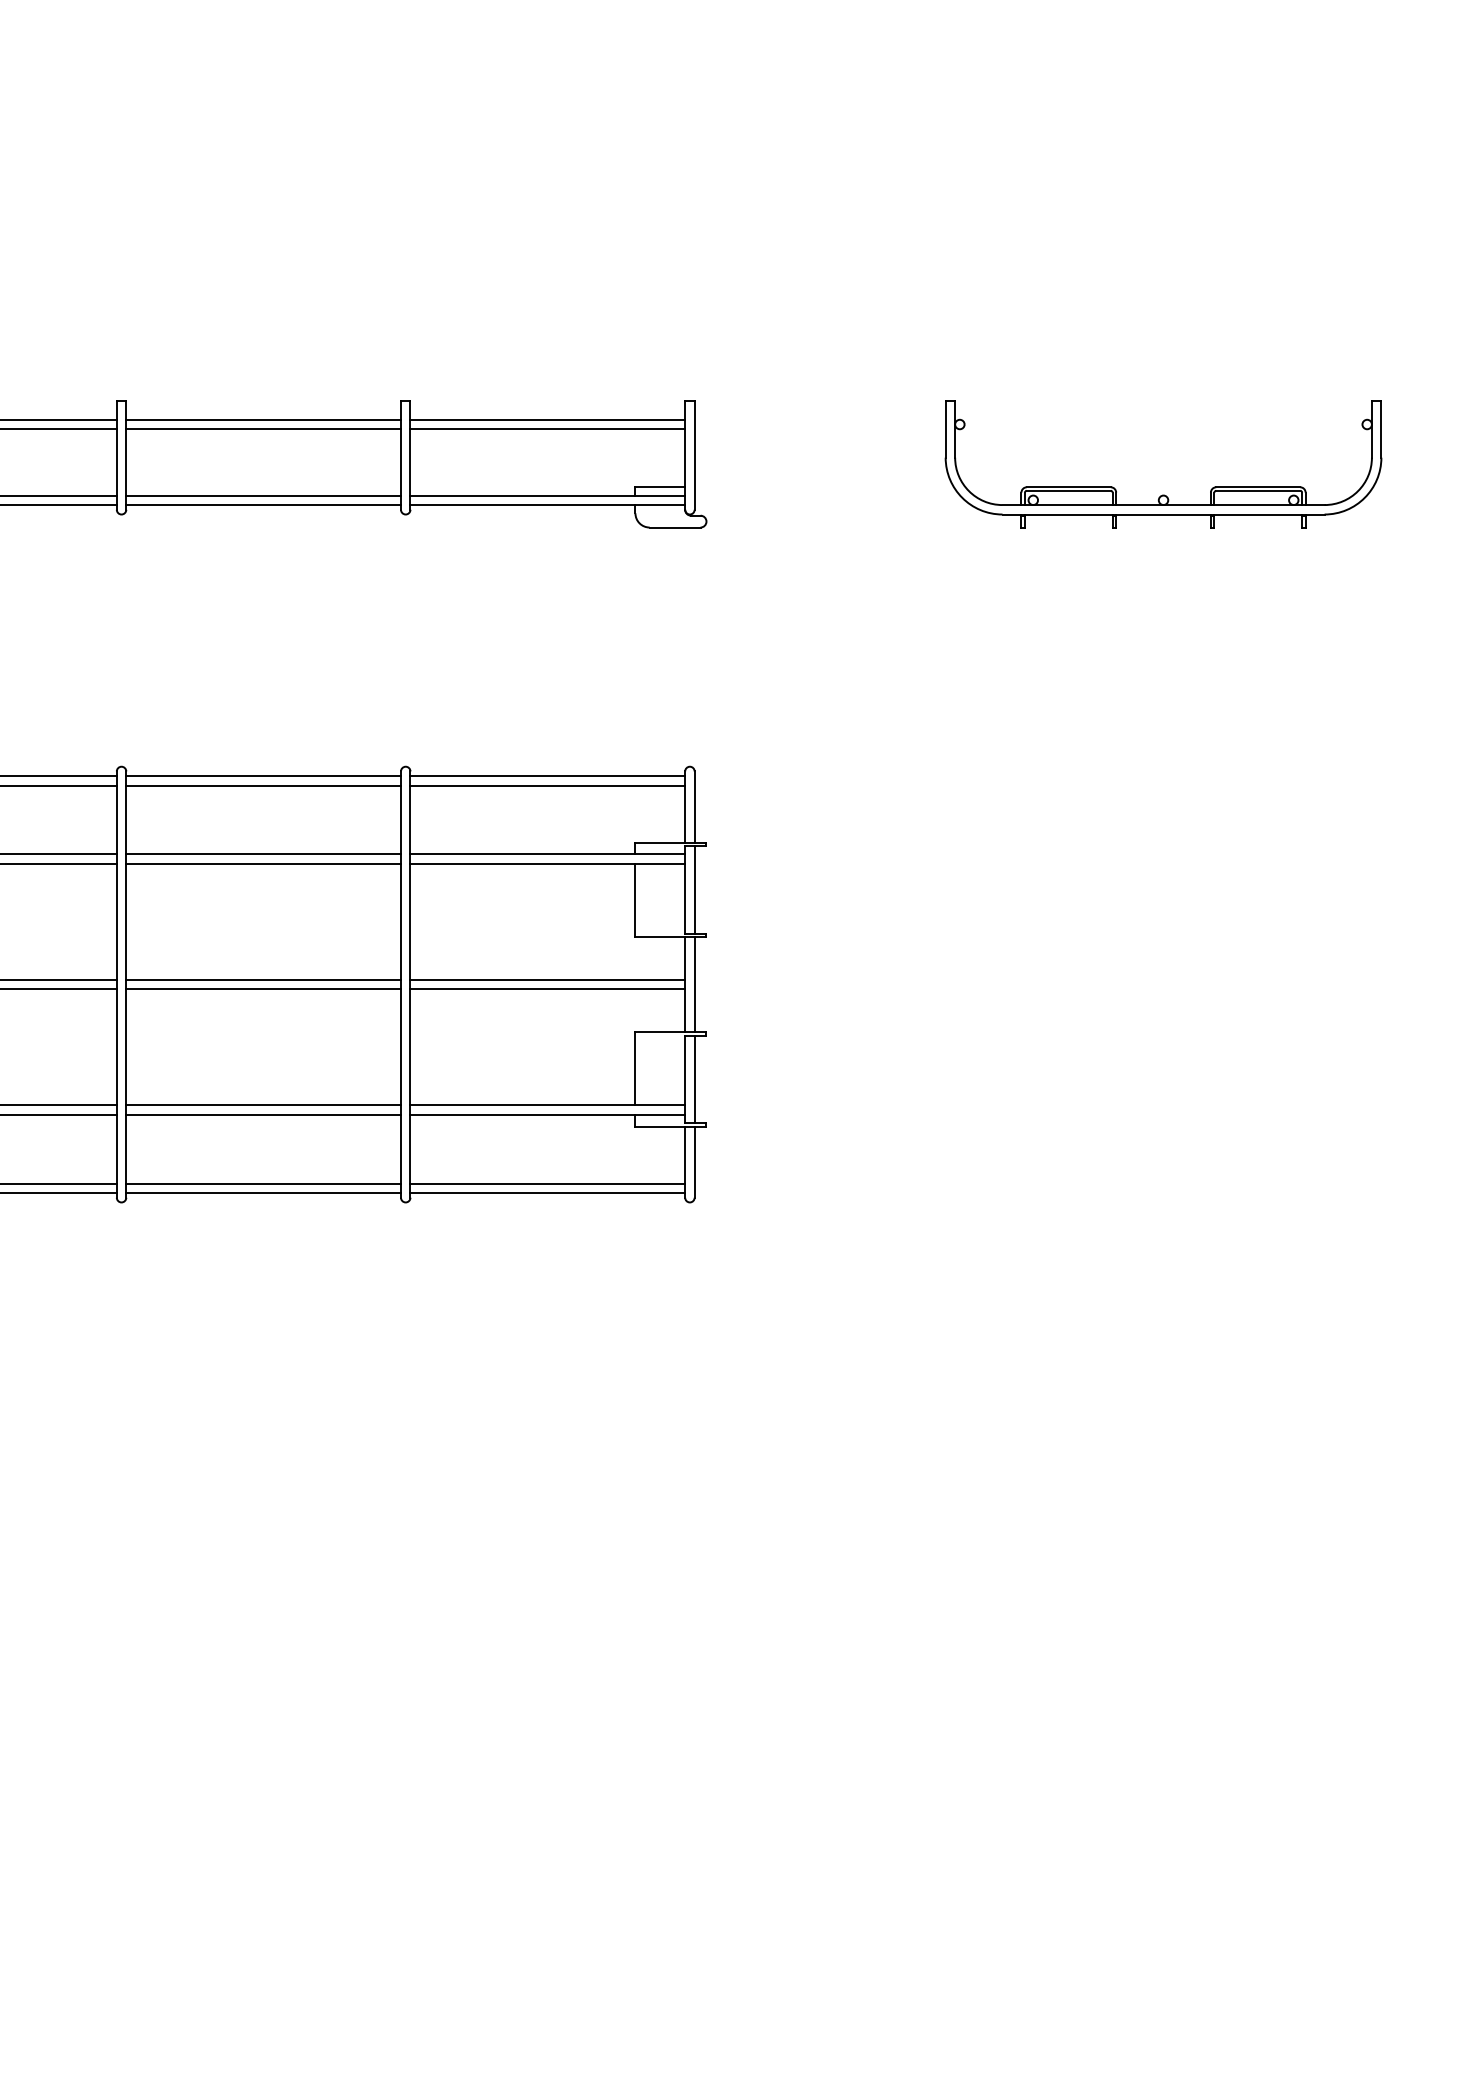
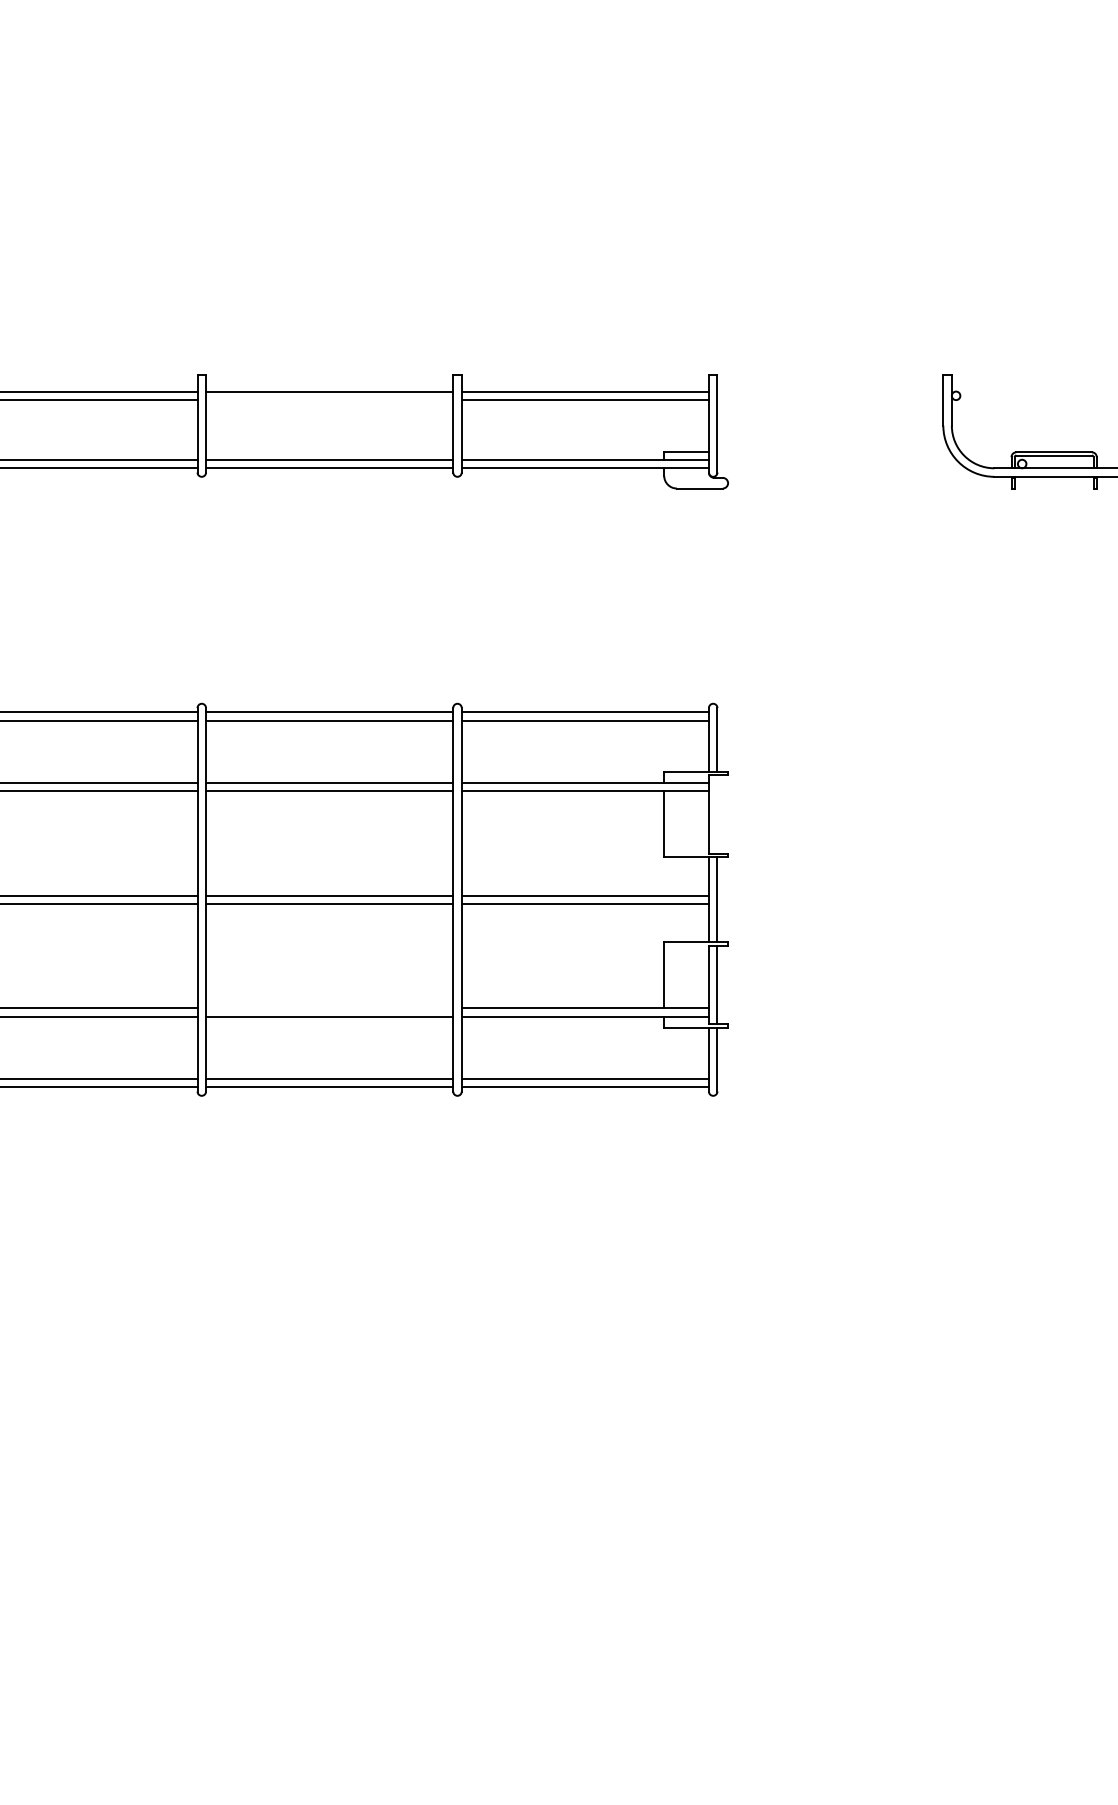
line: (263, 429) -> (329, 400), removed
line: (694, 889) -> (717, 814), removed
line: (263, 1105) -> (329, 1008), removed

